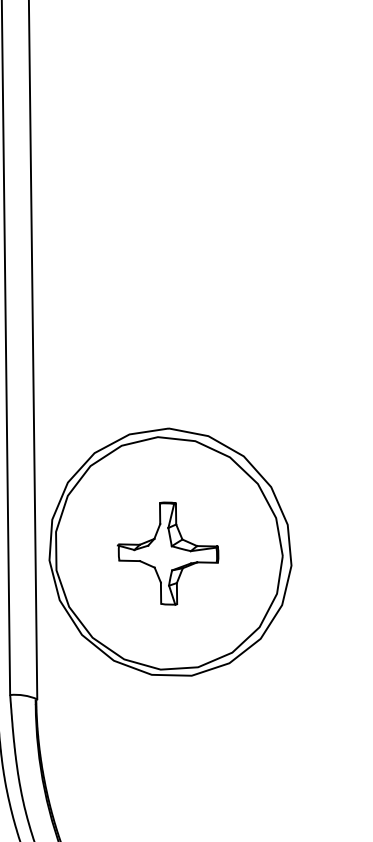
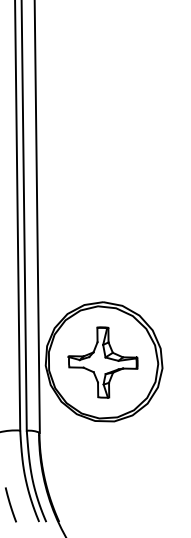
part: (167, 553) -> (102, 362), size x1.43

